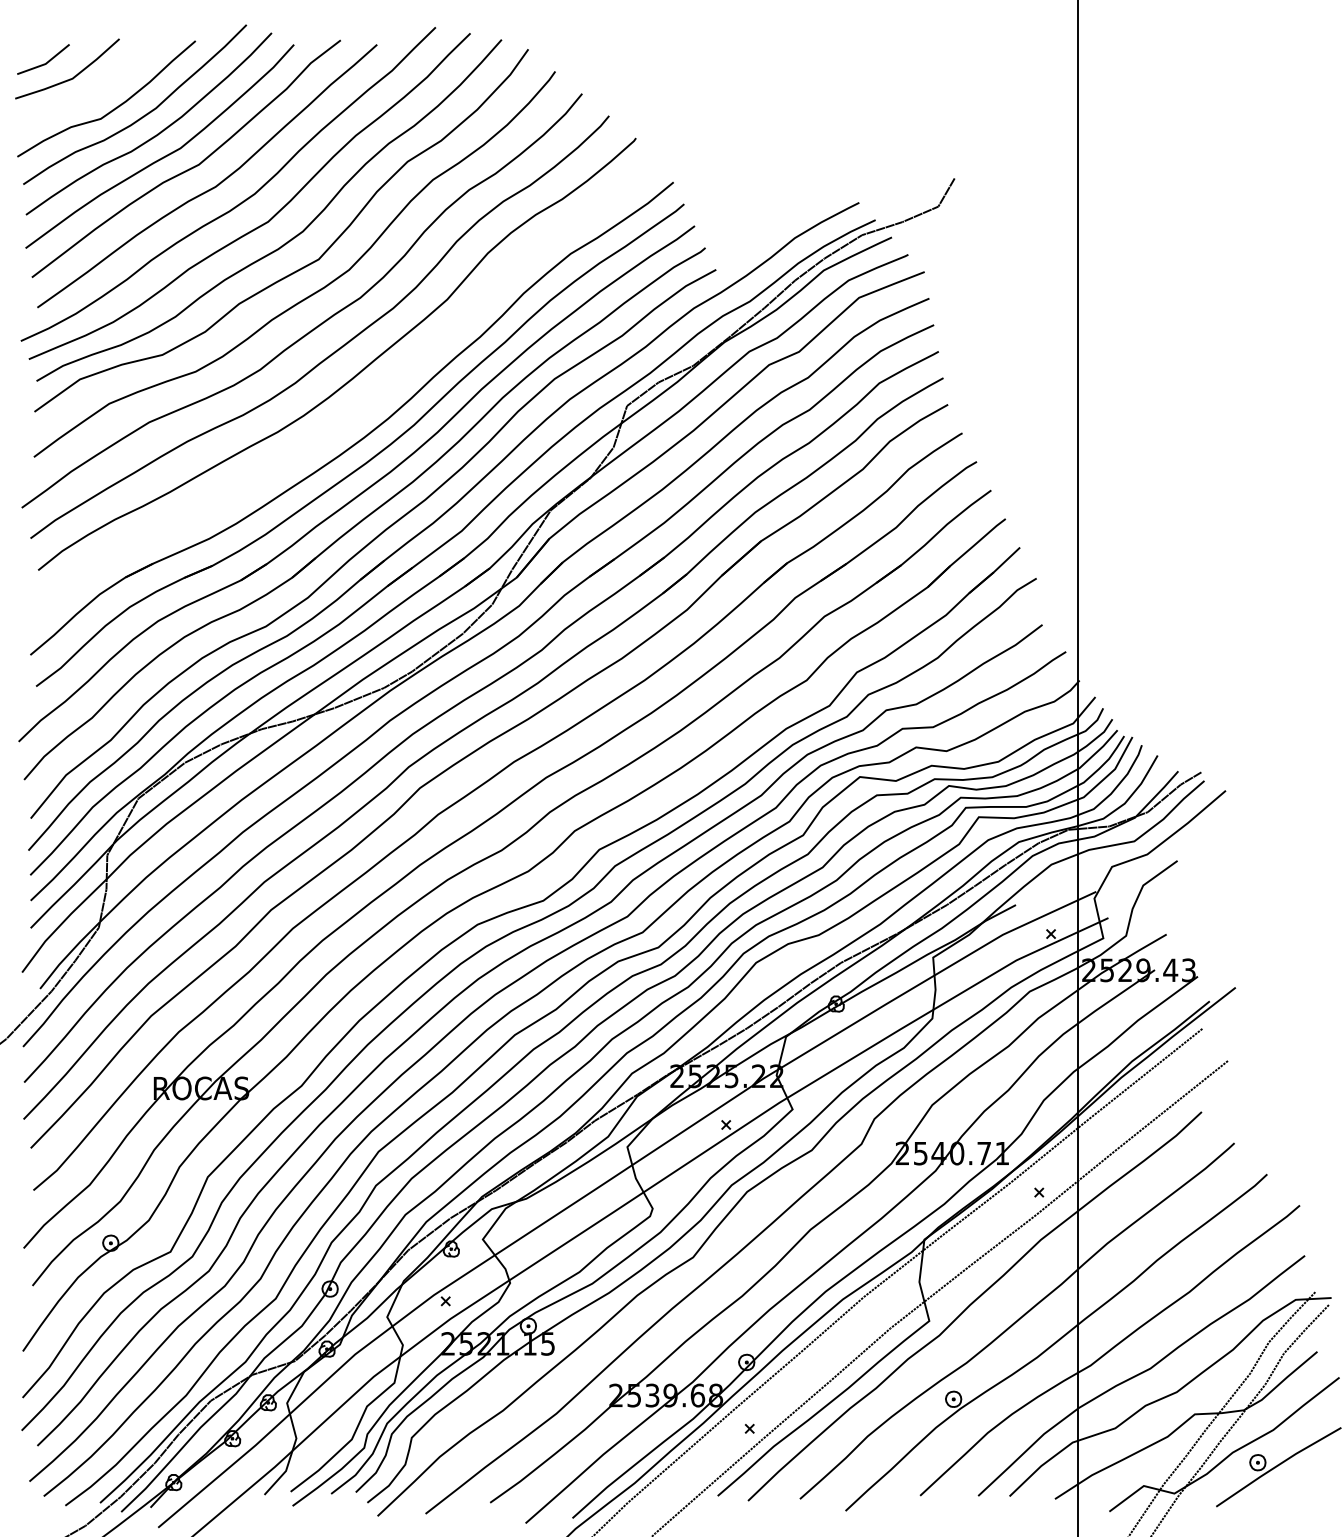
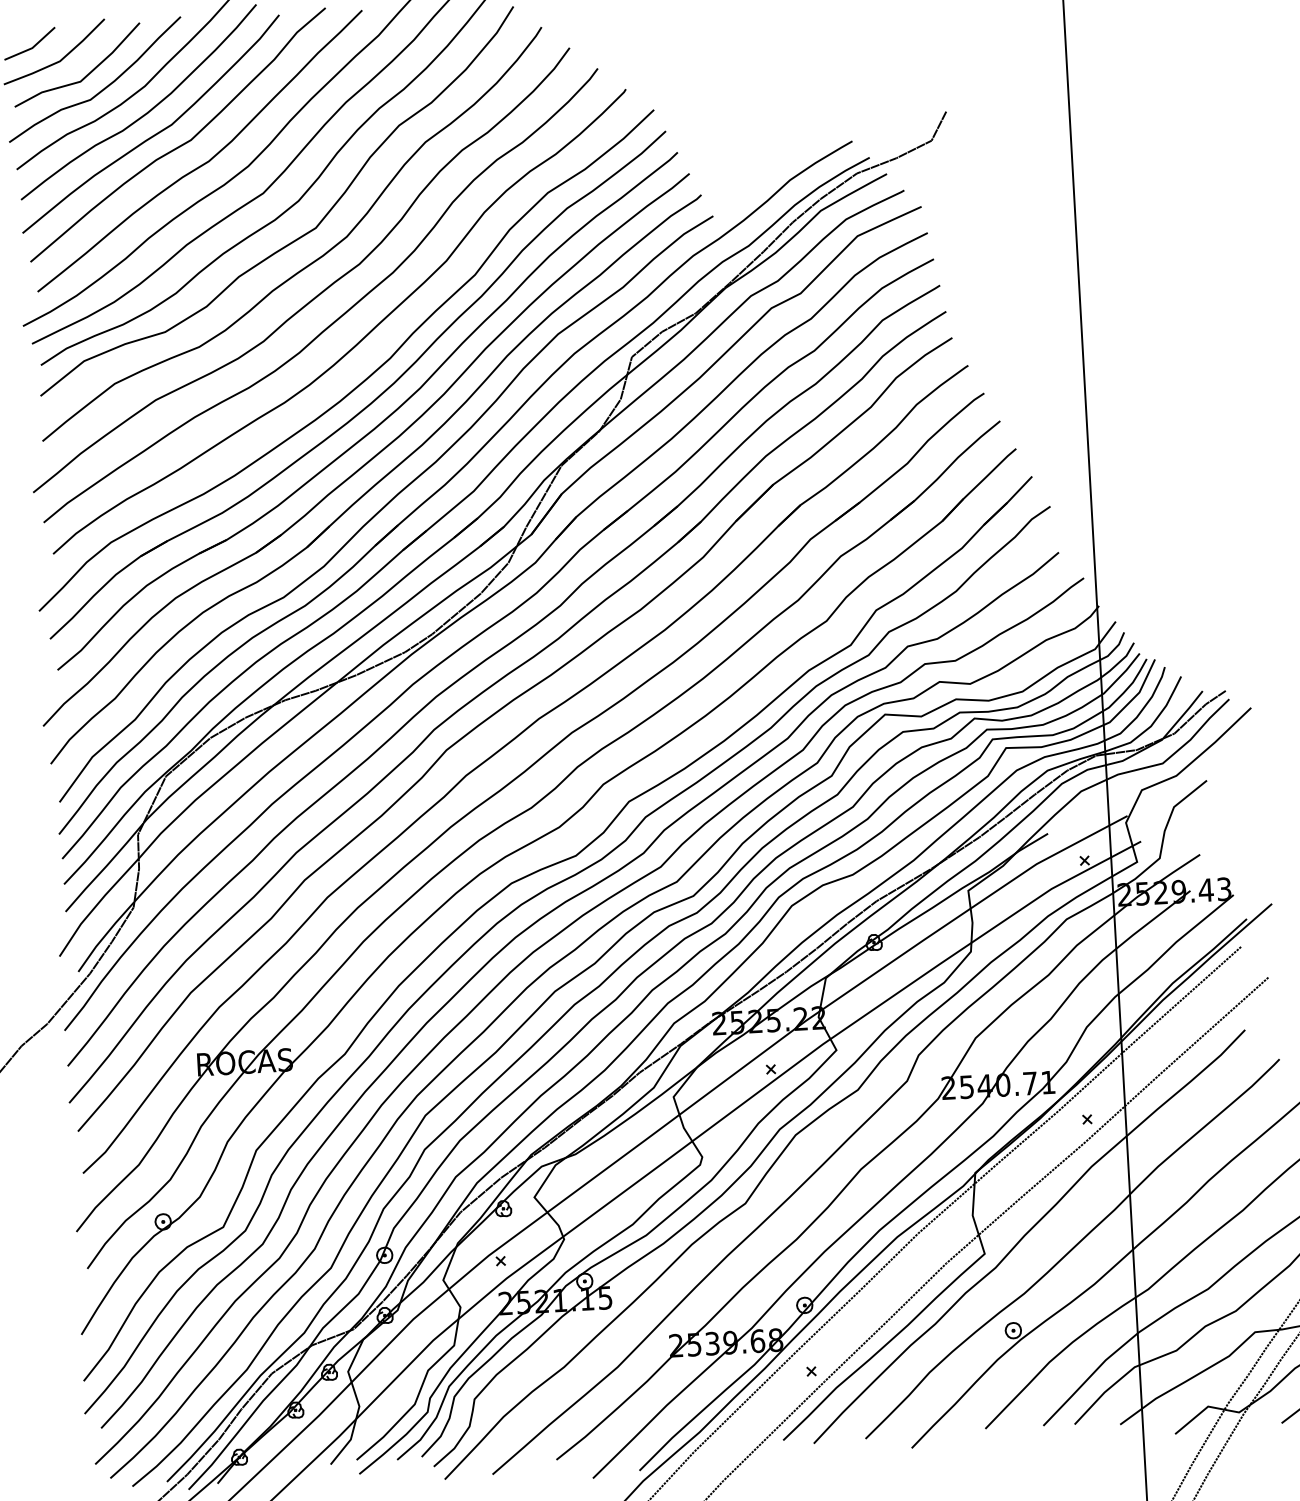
line: (99, 92) -> (87, 73), added
curve: (358, 413) -> (364, 379), added

